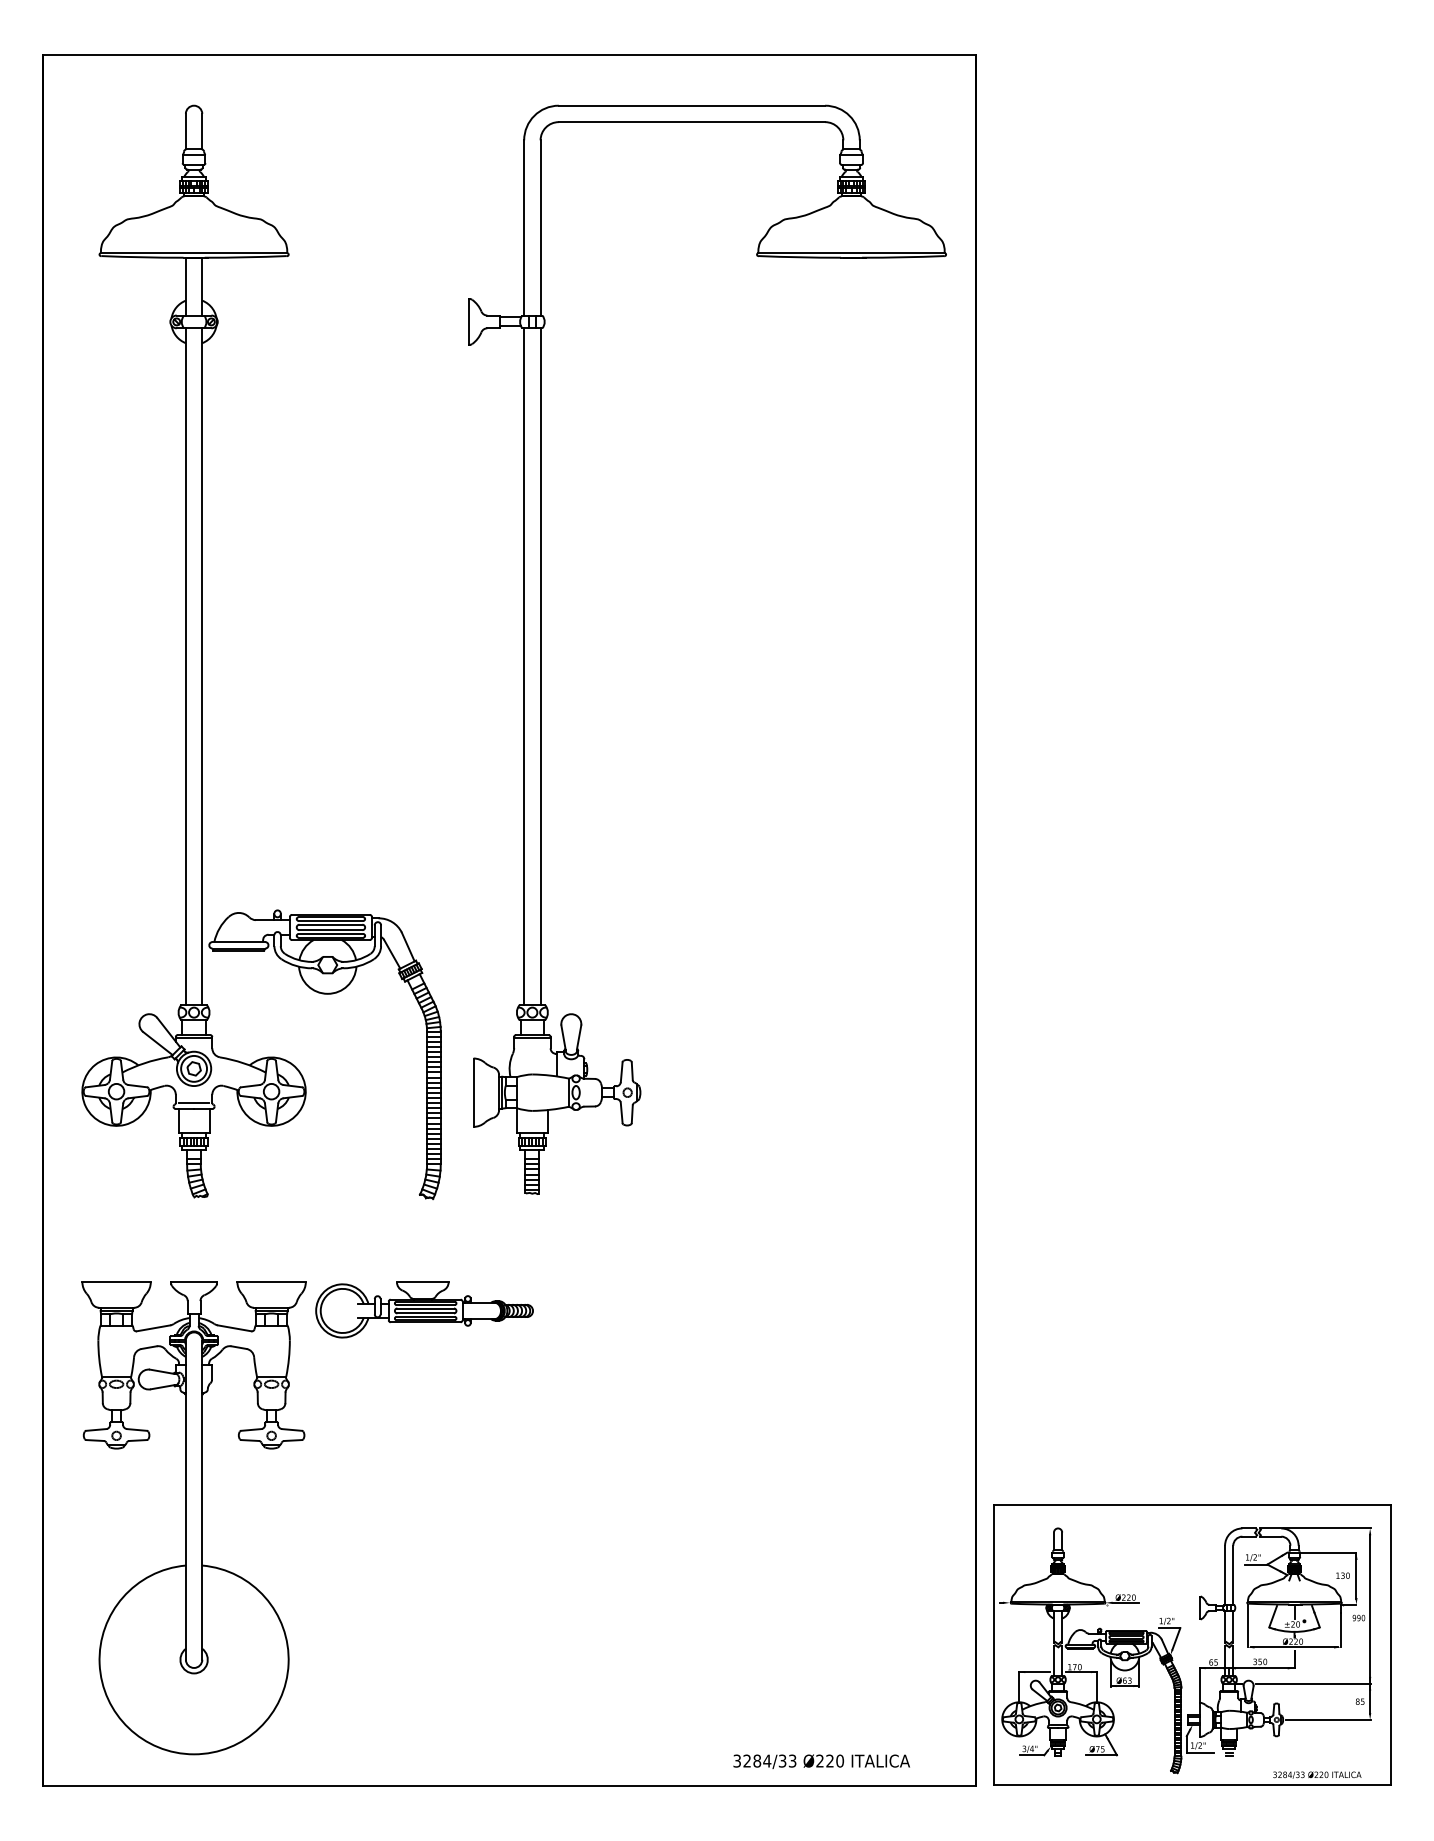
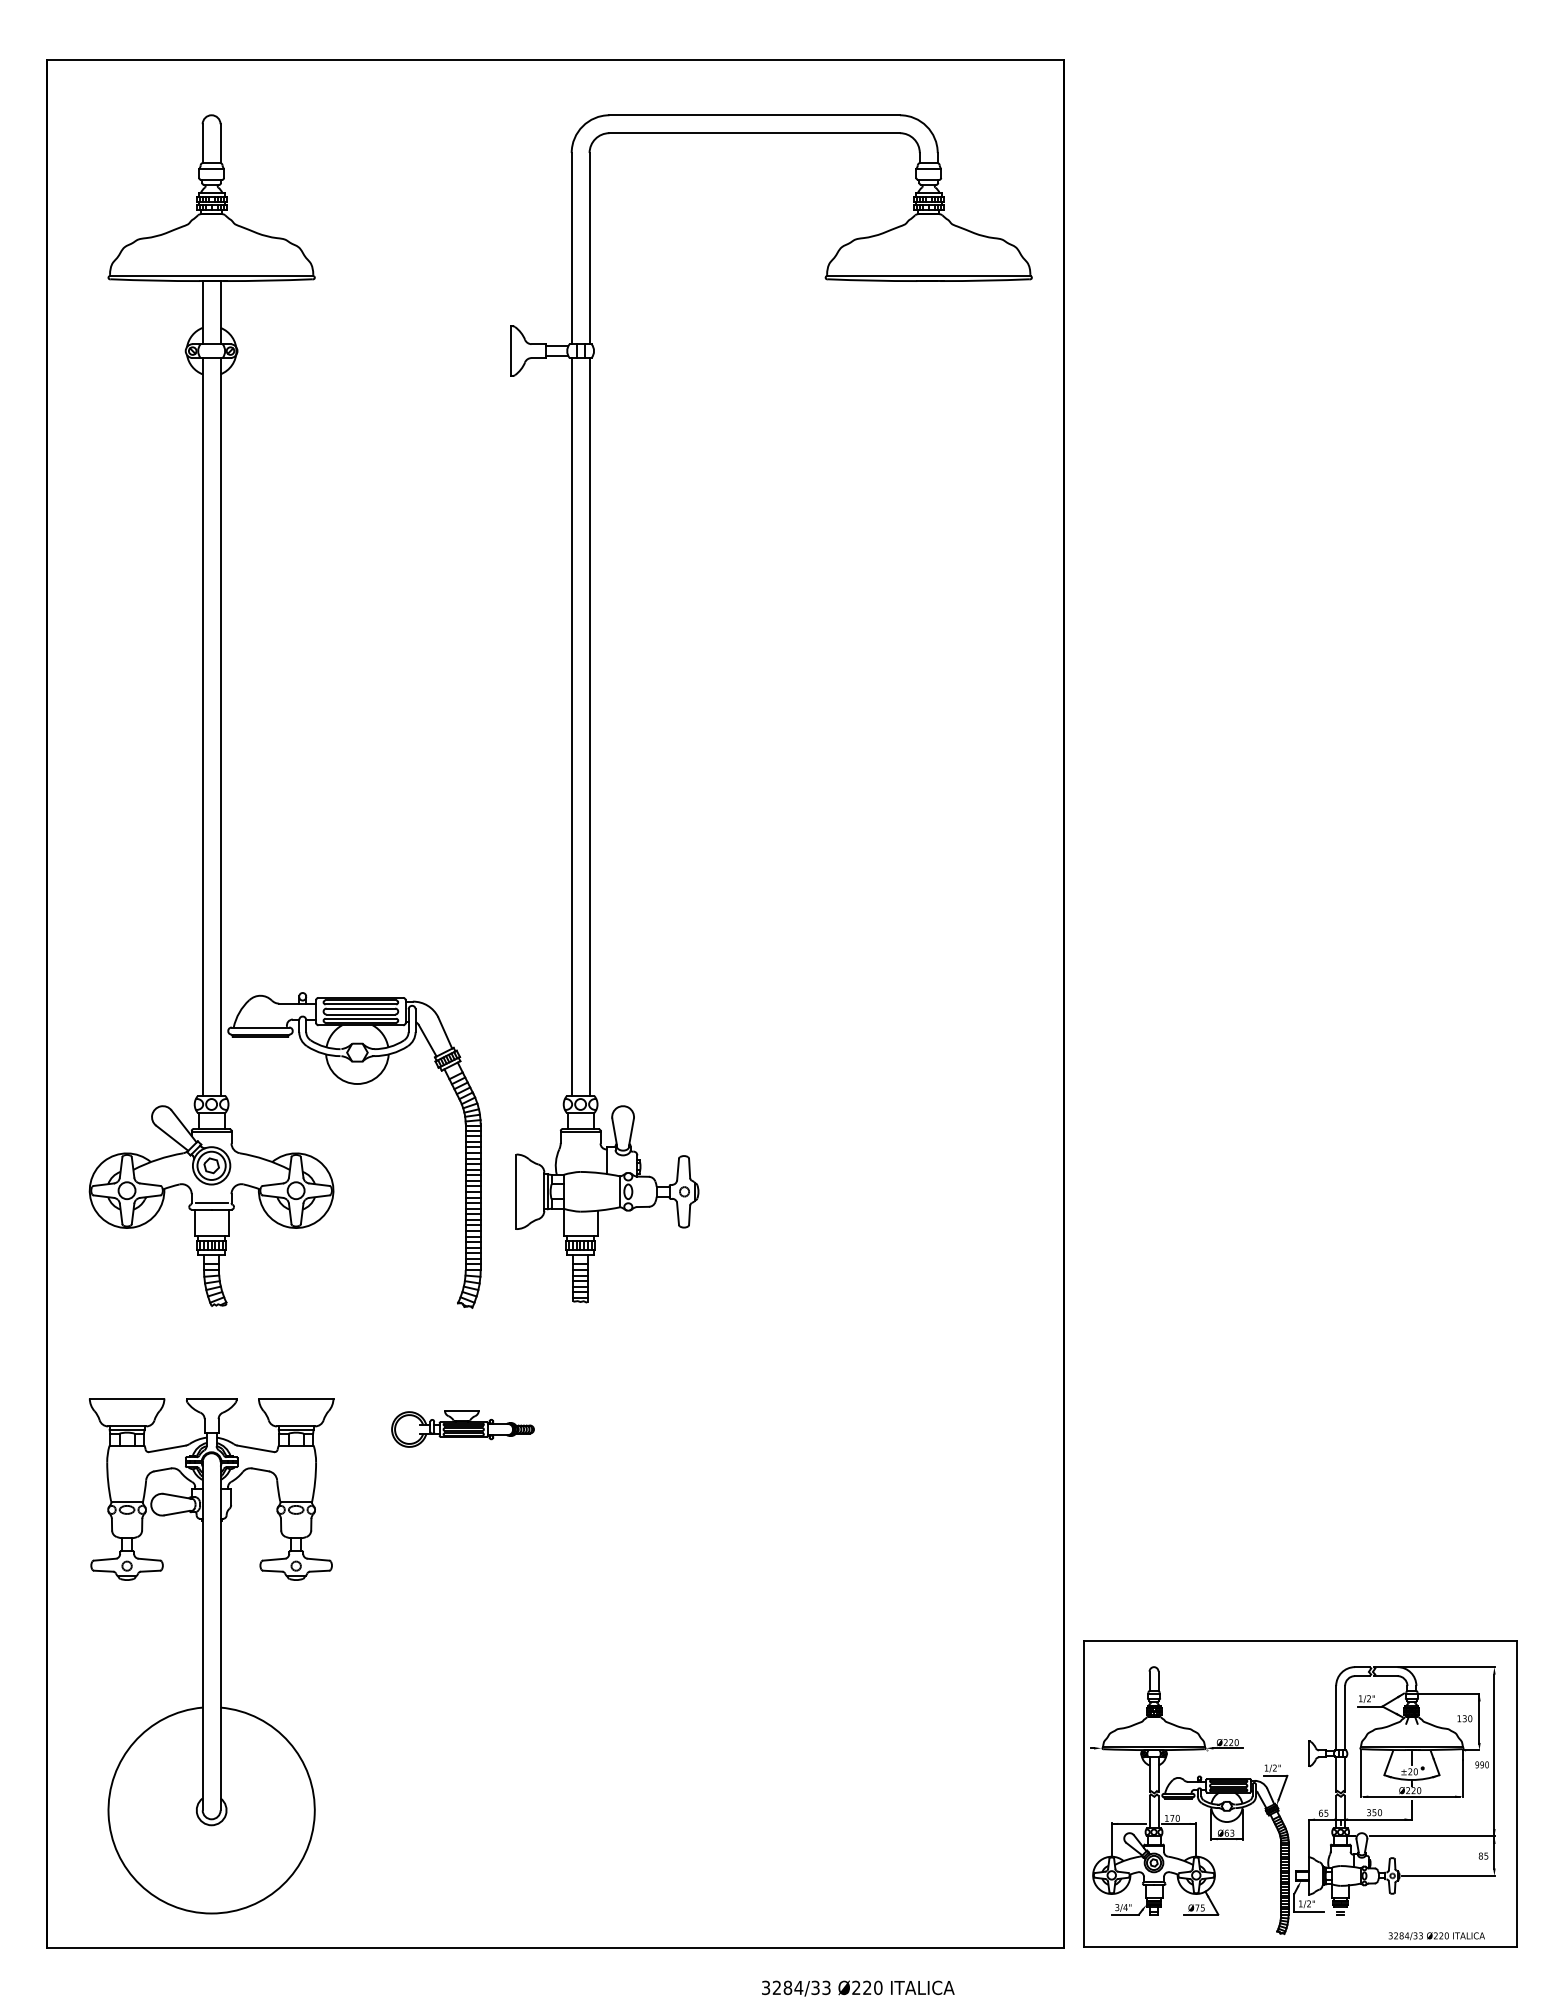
part: (424, 1309) -> (462, 1428), size x0.6
text: (821, 1761) -> (858, 1988), moved

